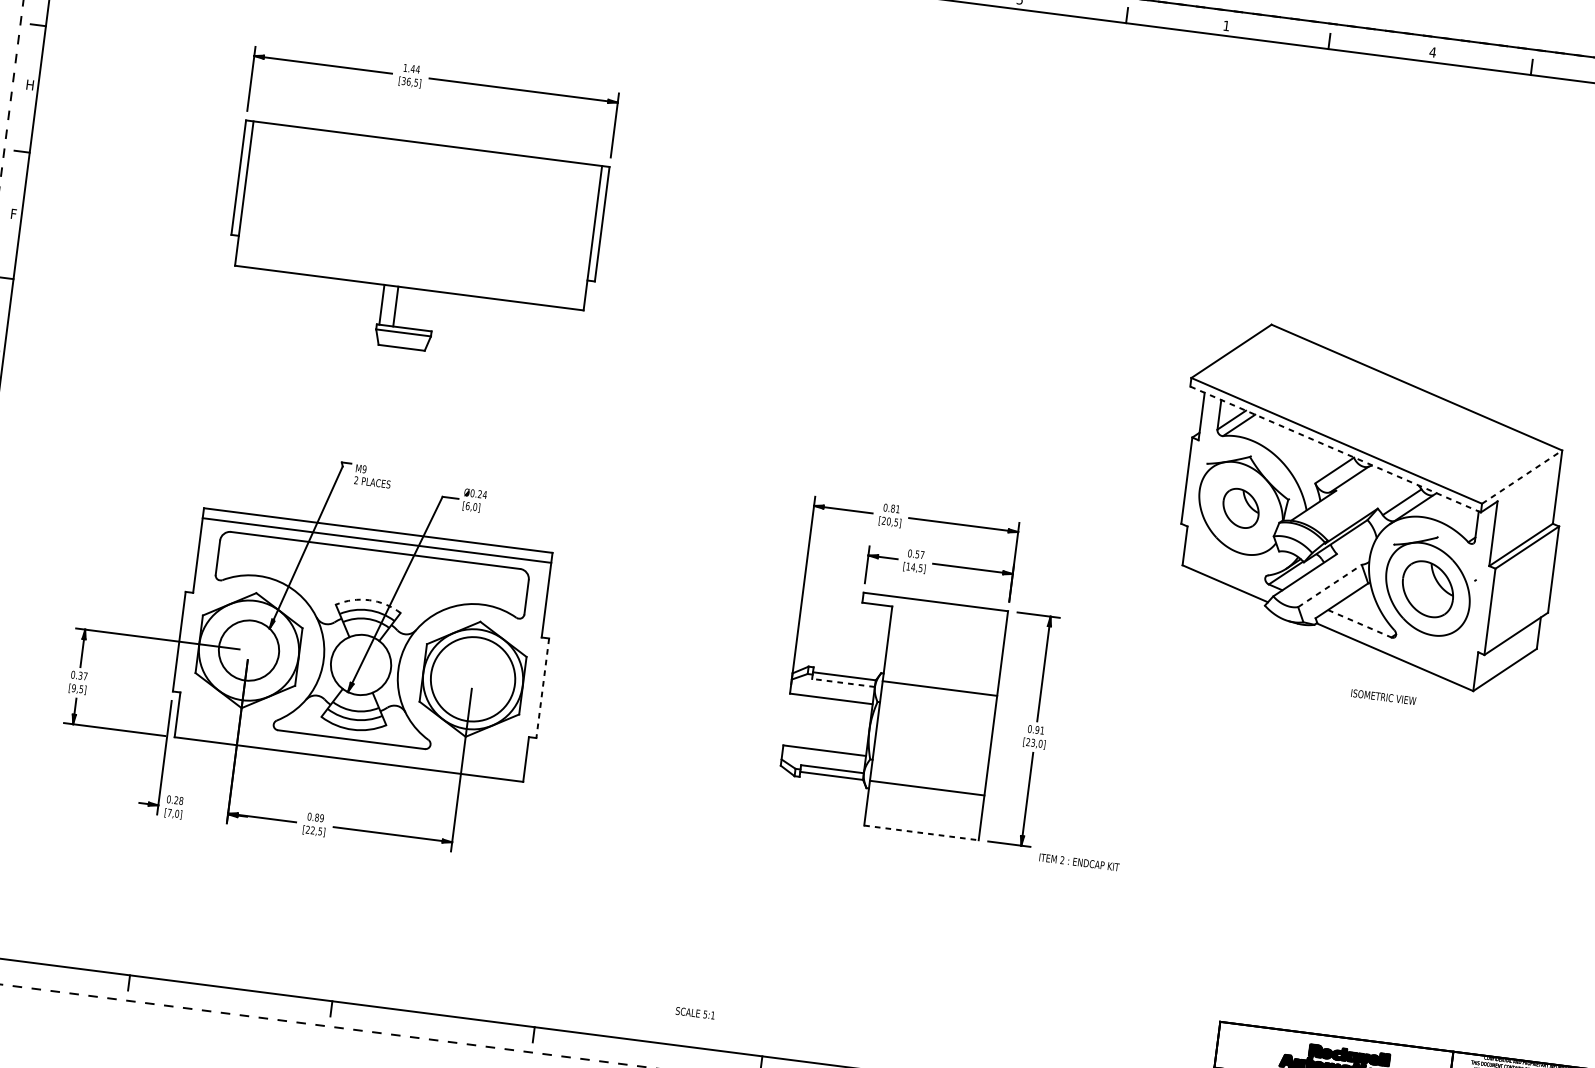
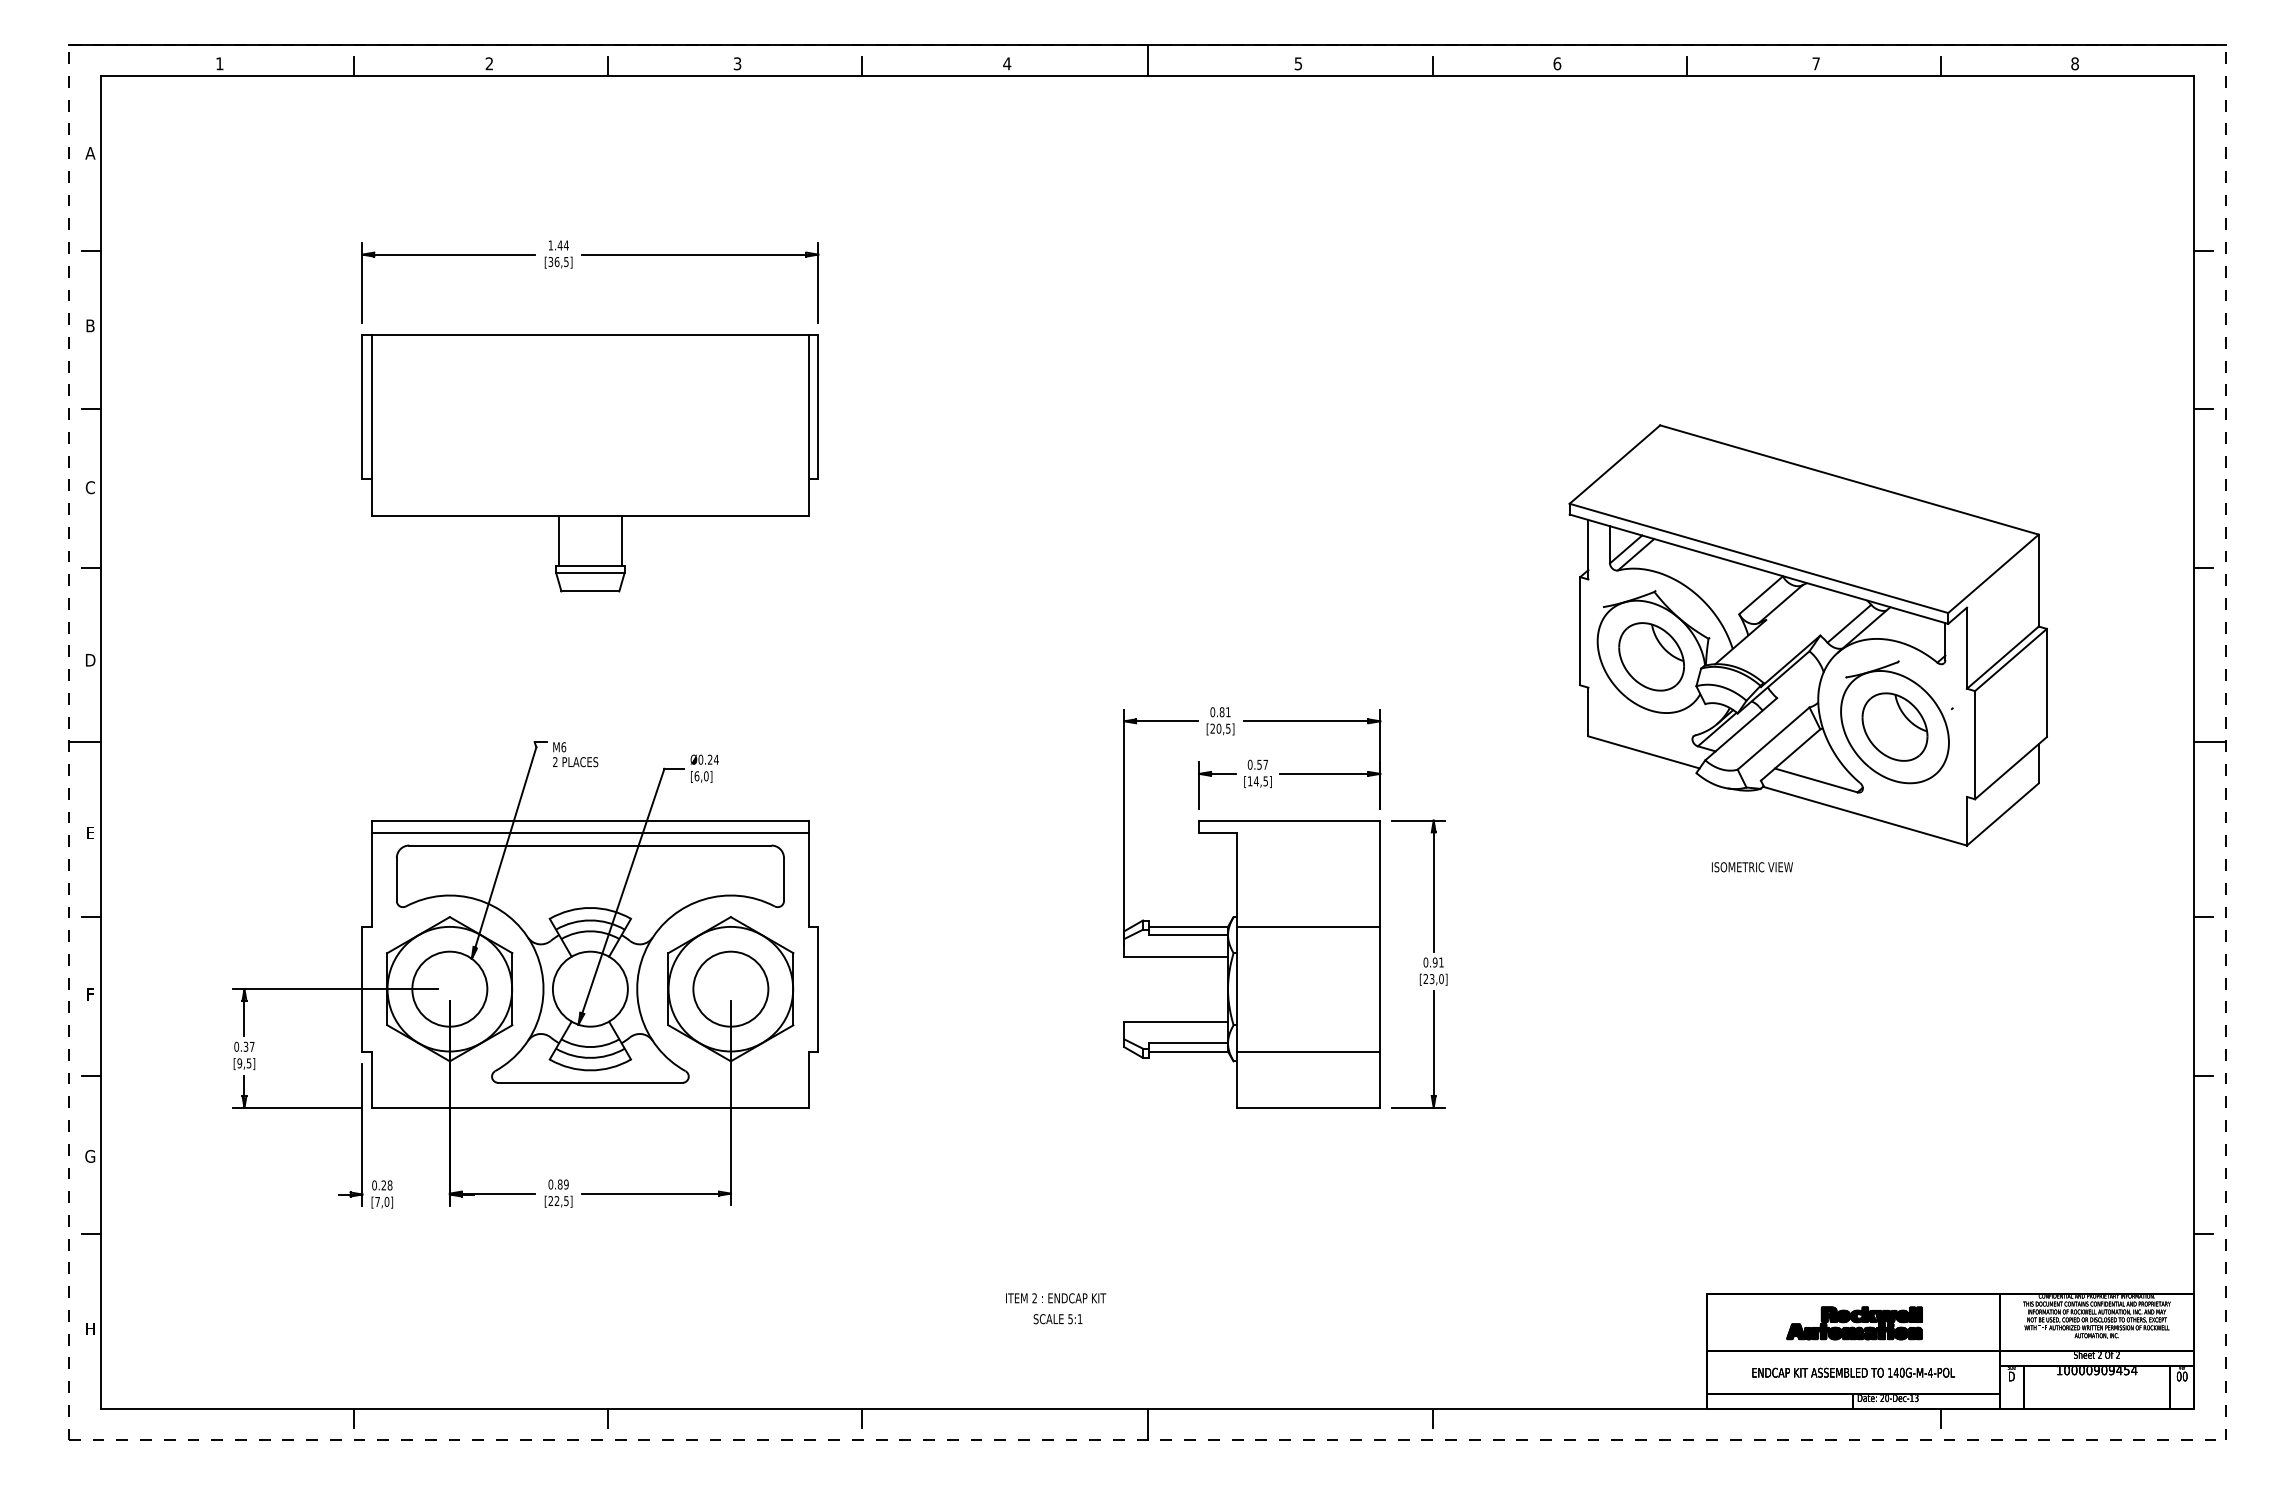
text: (1226, 25) -> (1557, 63), 1 -> 6
text: (1433, 52) -> (1816, 63), 4 -> 7
text: (30, 84) -> (90, 325), H -> B
text: (12, 213) -> (89, 487), F -> C
line: (395, 306) -> (621, 541), moved
line: (1336, 449) -> (1759, 569), dashed -> solid
text: (364, 469) -> (563, 747), M9 -> M6
line: (1522, 476) -> (1993, 573), dashed -> solid
part: (1241, 508) -> (1651, 656), size x1.43
line: (1329, 585) -> (1773, 738), dashed -> solid
arc: (369, 599) -> (590, 907), dashed -> solid
line: (1359, 623) -> (1816, 780), dashed -> solid
circle: (472, 678) -> (730, 988), size x0.71
line: (843, 683) -> (1188, 935), dashed -> solid
line: (542, 688) -> (818, 989), dashed -> solid
text: (1383, 697) -> (1752, 867), moved
line: (921, 832) -> (1308, 1107), dashed -> solid
text: (1079, 862) -> (1056, 1298), moved
text: (694, 1013) -> (1057, 1319), moved

